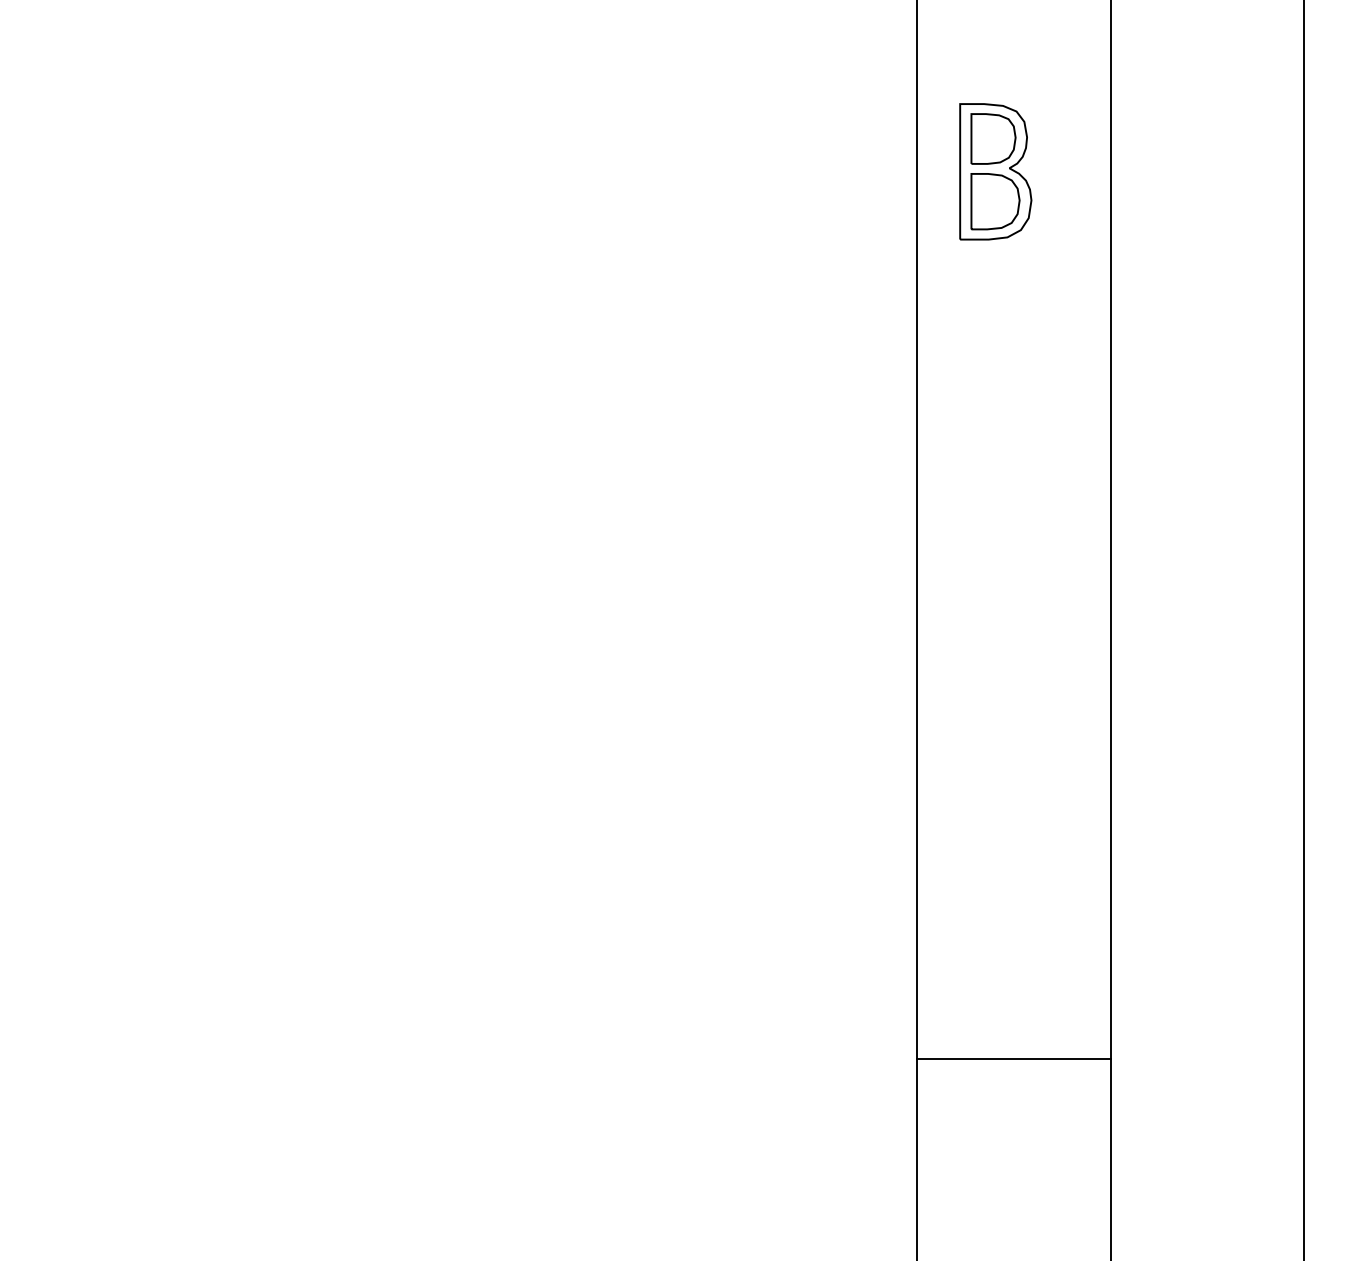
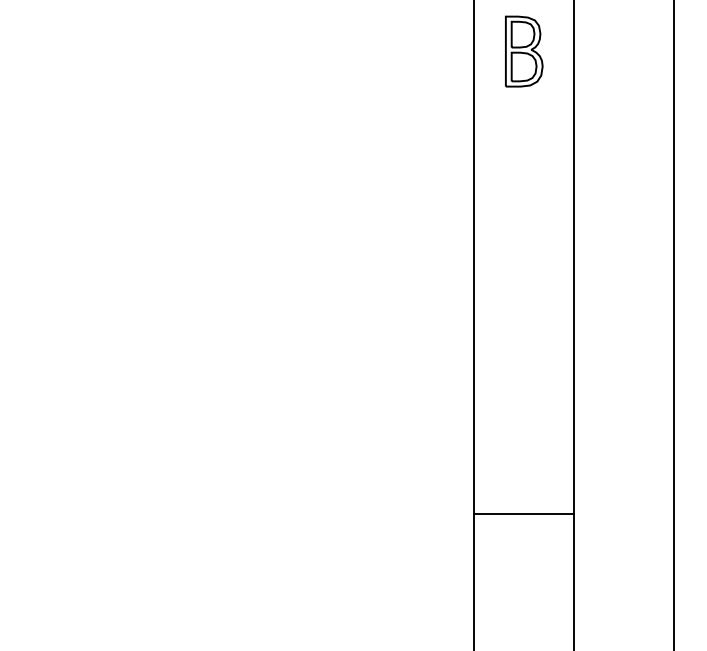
part: (996, 171) -> (524, 51), moved
line: (1013, 1058) -> (523, 513), moved

